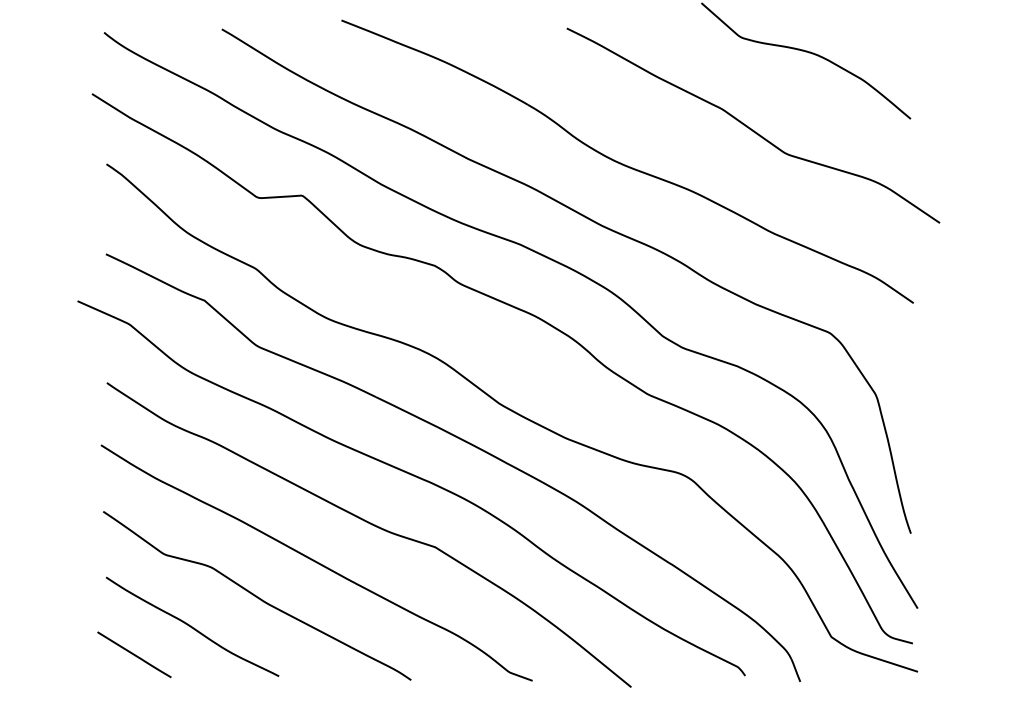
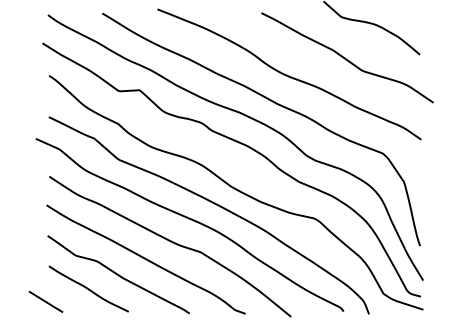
line: (133, 653) -> (45, 301), moved

